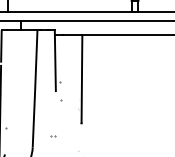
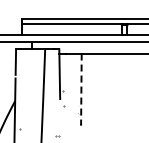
line: (82, 79) -> (81, 89), solid -> dashed

